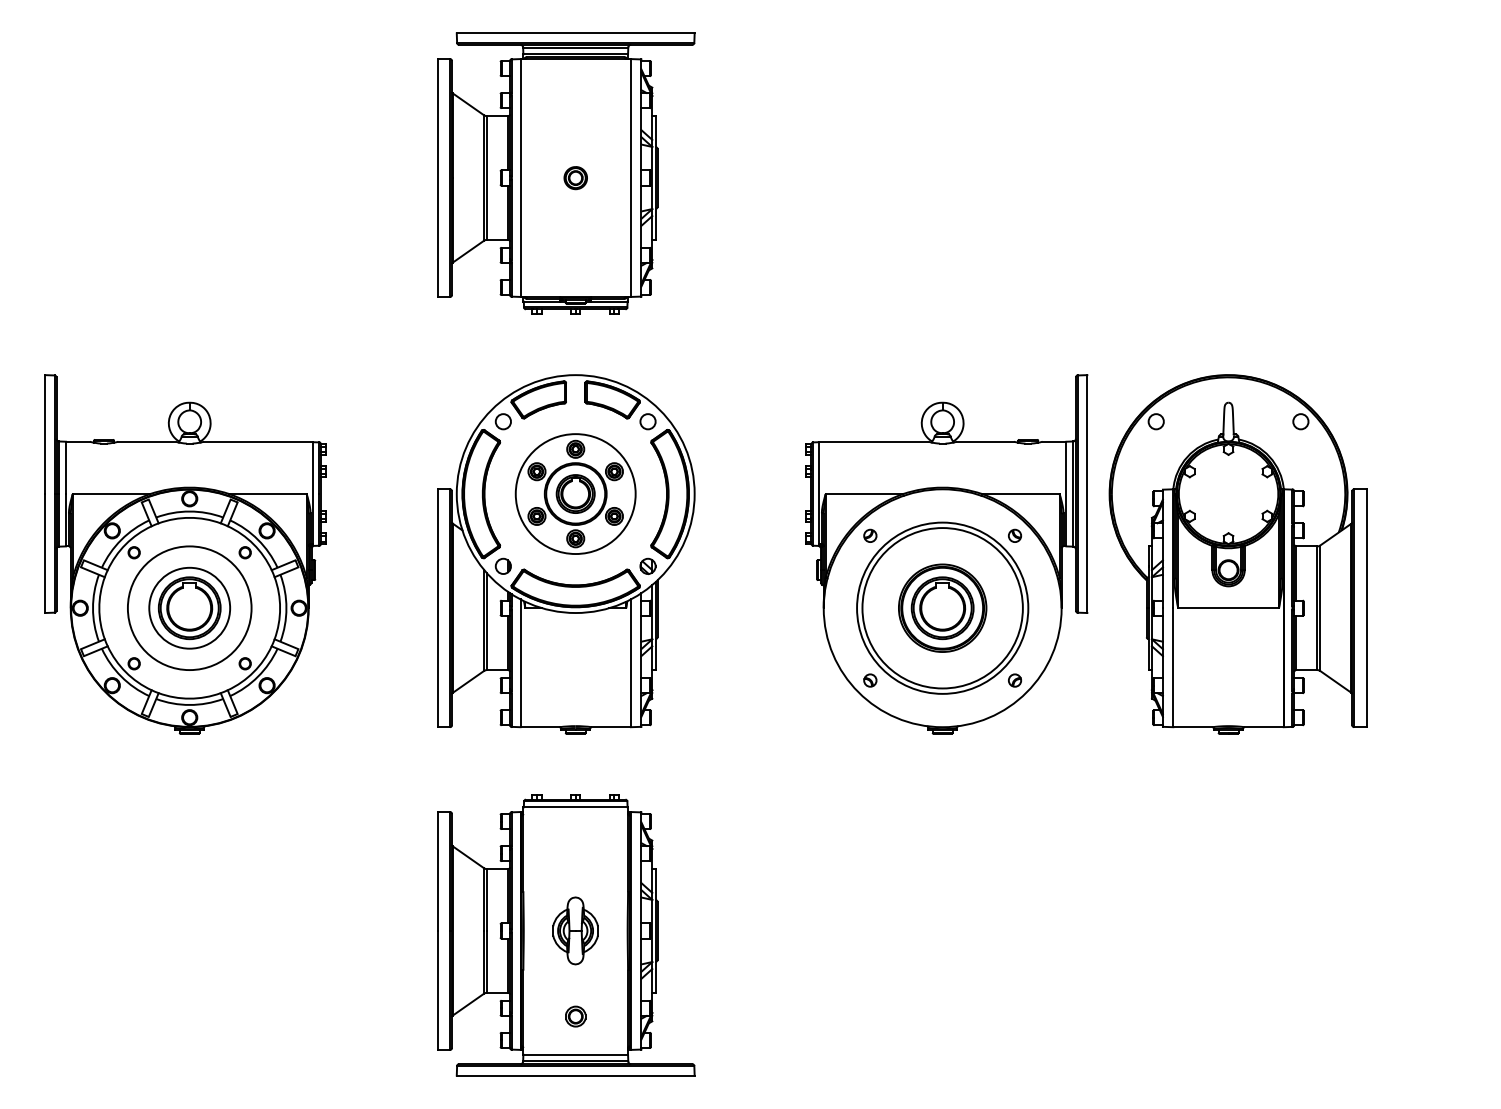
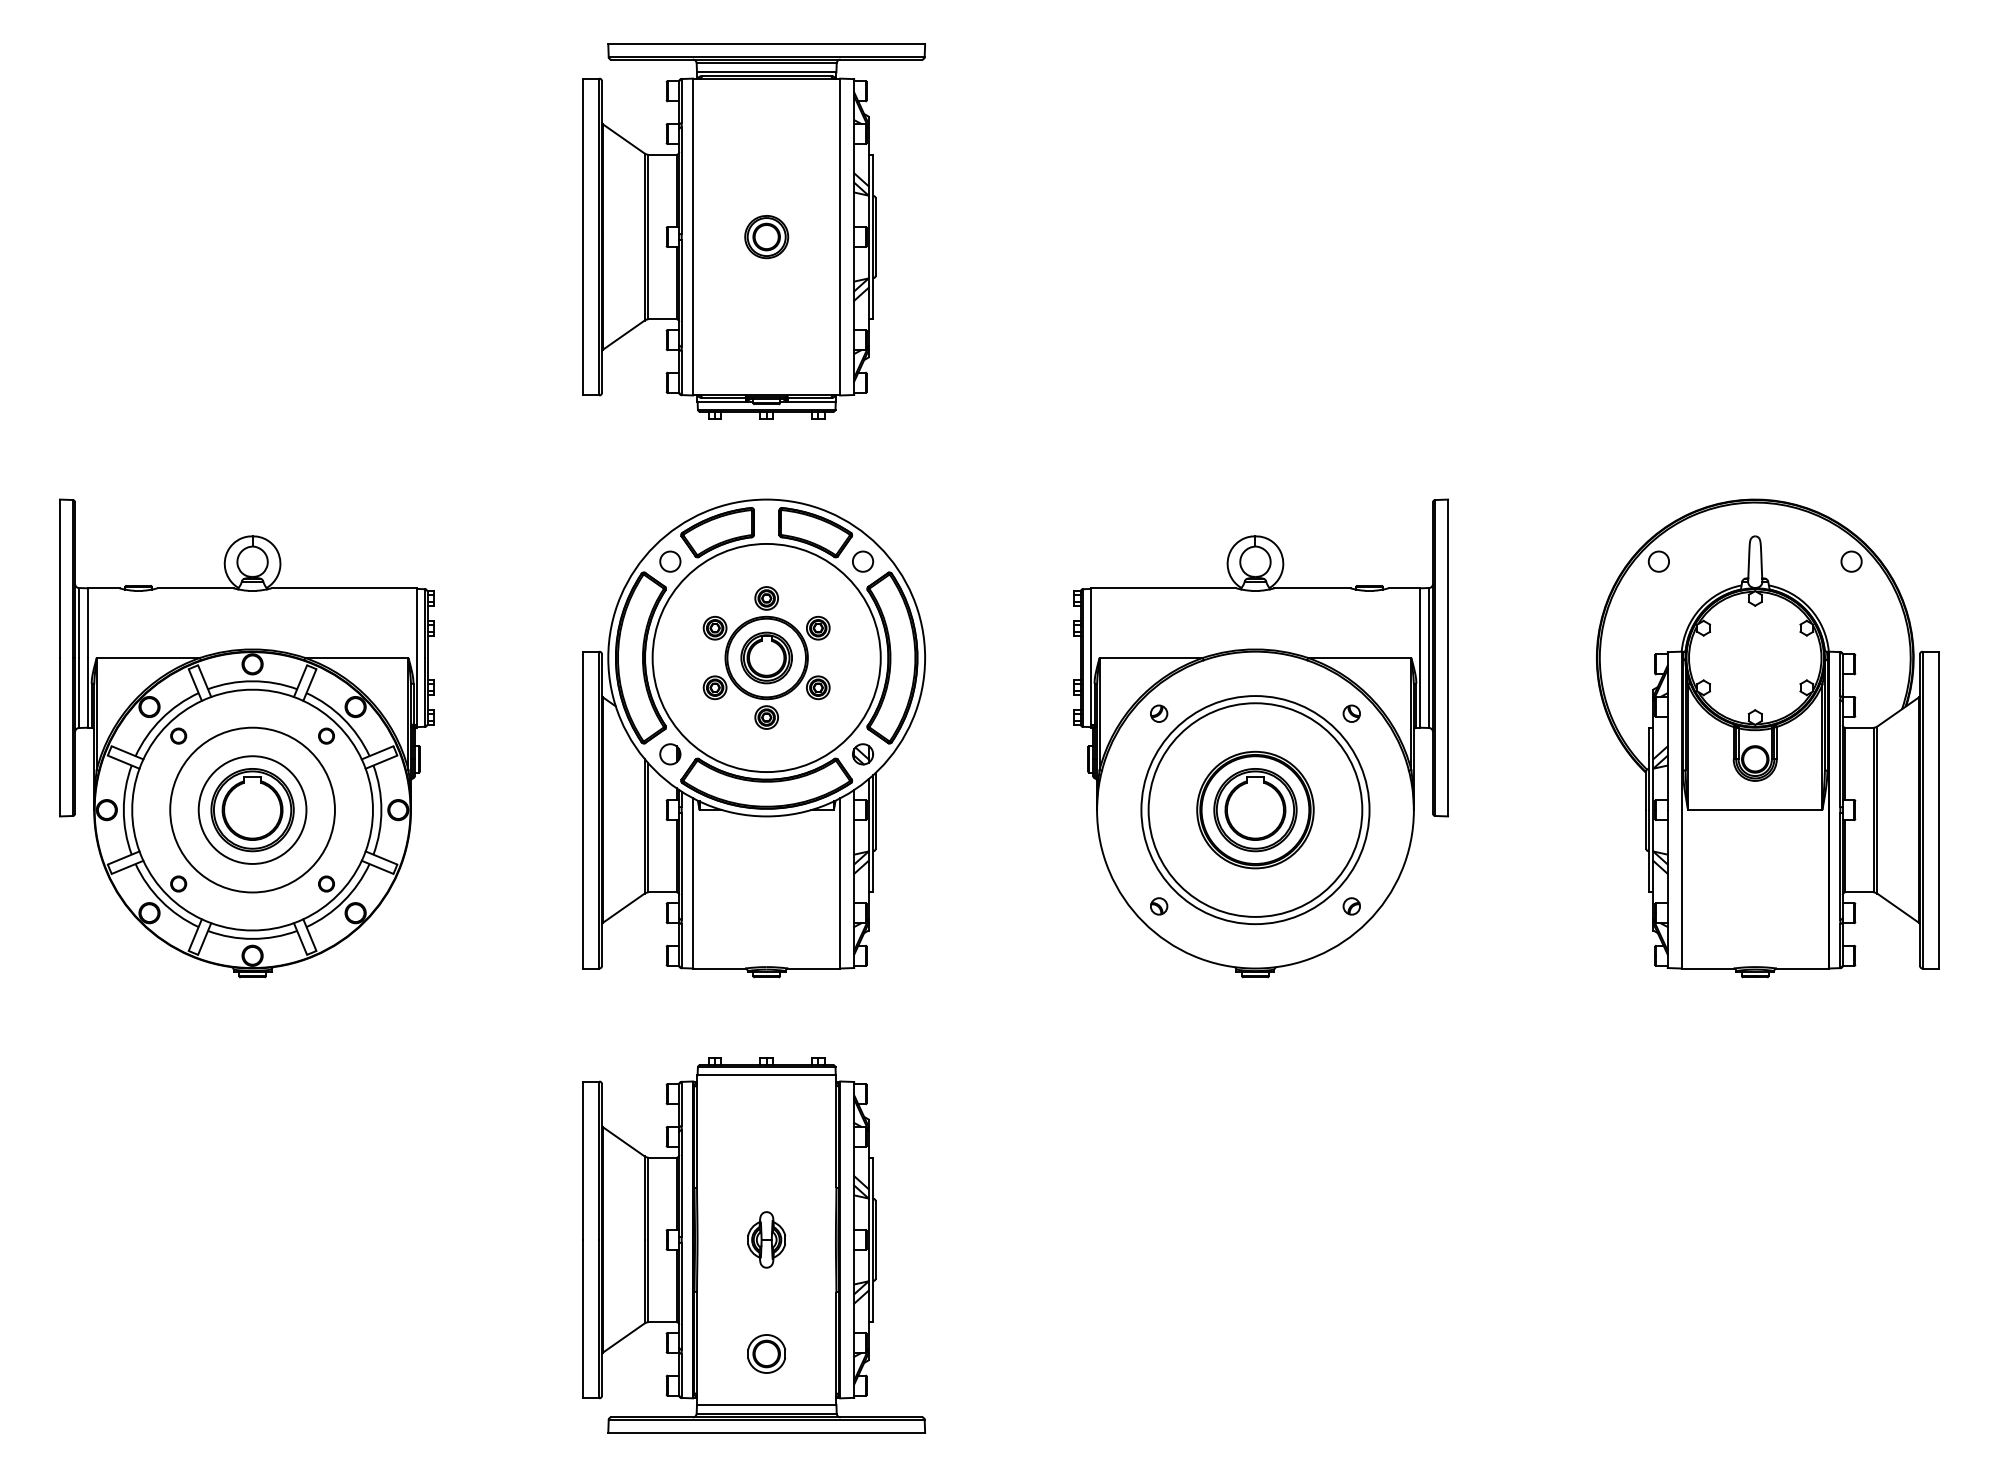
part: (575, 178) -> (766, 237), size x1.43
circle: (575, 493) -> (766, 657), size x1.43
part: (1237, 554) -> (1767, 738), moved
part: (575, 930) -> (766, 1239), size x0.62
part: (575, 1016) -> (766, 1353), size x1.43

